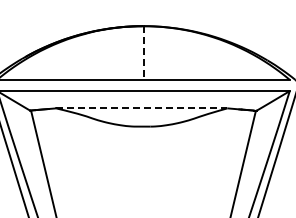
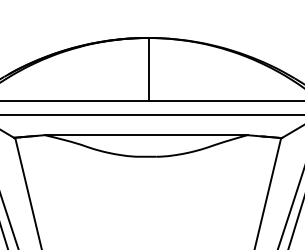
line: (144, 52) -> (149, 69), dashed -> solid
line: (141, 108) -> (145, 135), dashed -> solid

